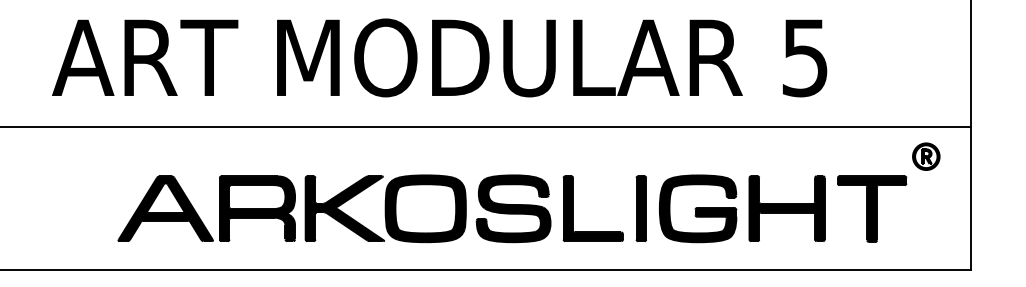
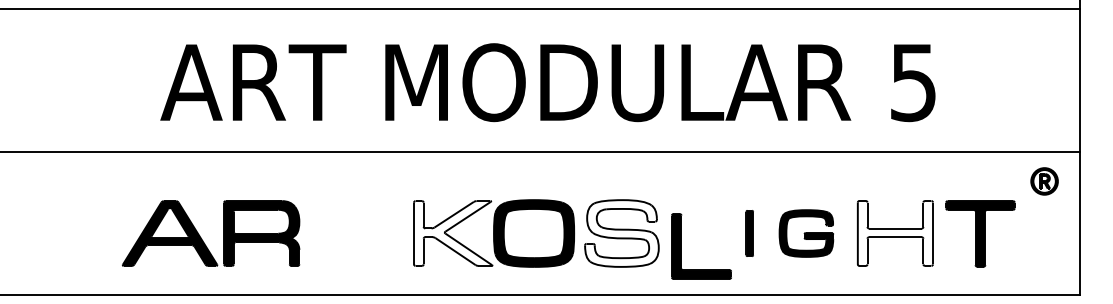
part: (926, 156) -> (1044, 181), moved
fill: (345, 208) -> (453, 233), removed
fill: (513, 208) -> (621, 233), removed
part: (573, 208) -> (681, 246), moved
part: (641, 208) -> (749, 233), size x0.7
part: (698, 208) -> (806, 233), size x0.7
fill: (787, 208) -> (895, 233), removed
part: (199, 215) -> (203, 240), moved

